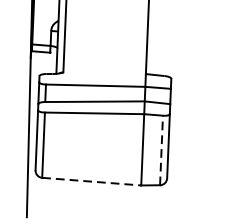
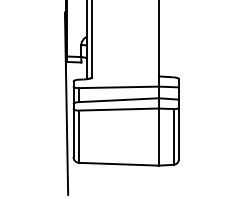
line: (161, 149) -> (173, 136), dashed -> solid
line: (91, 181) -> (118, 164), dashed -> solid

